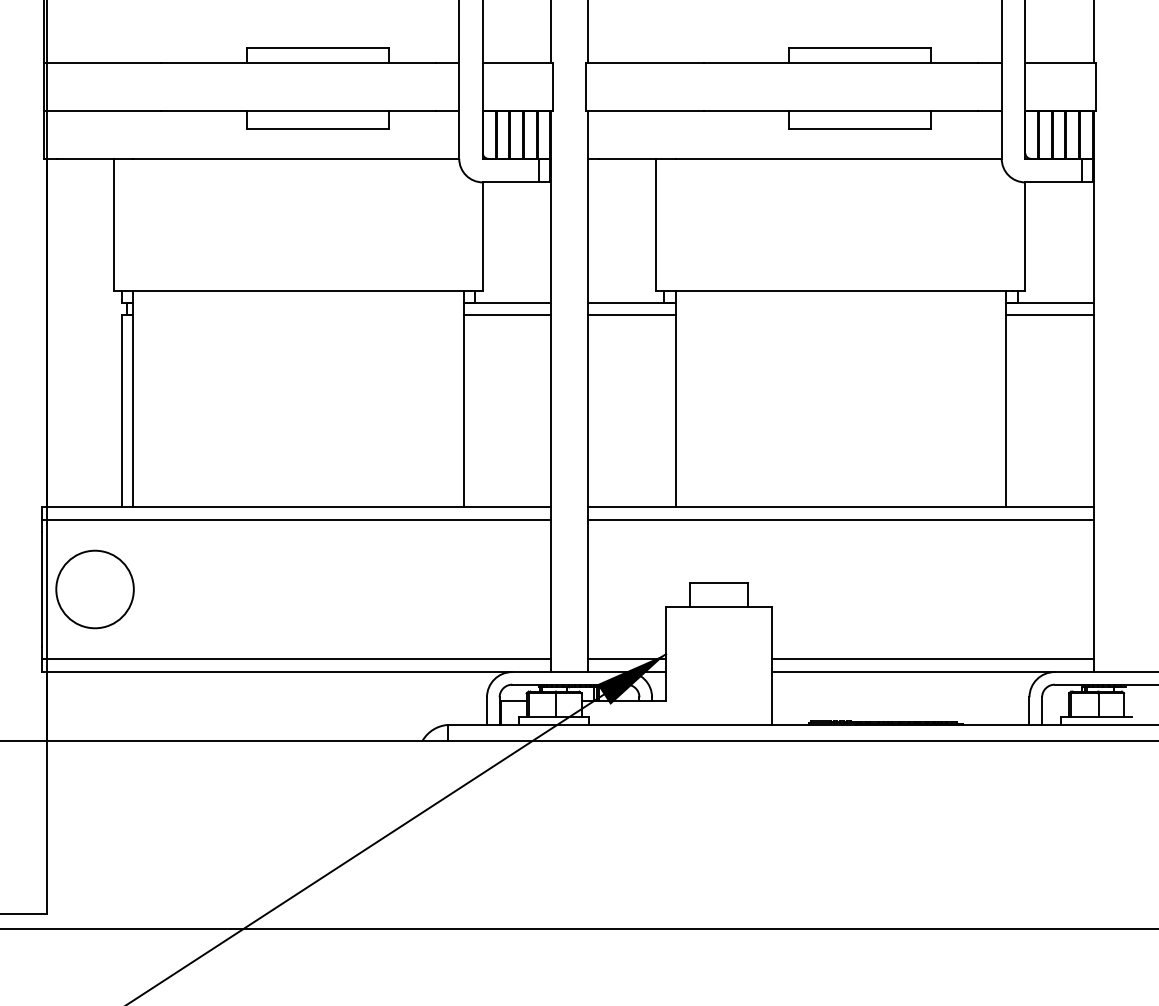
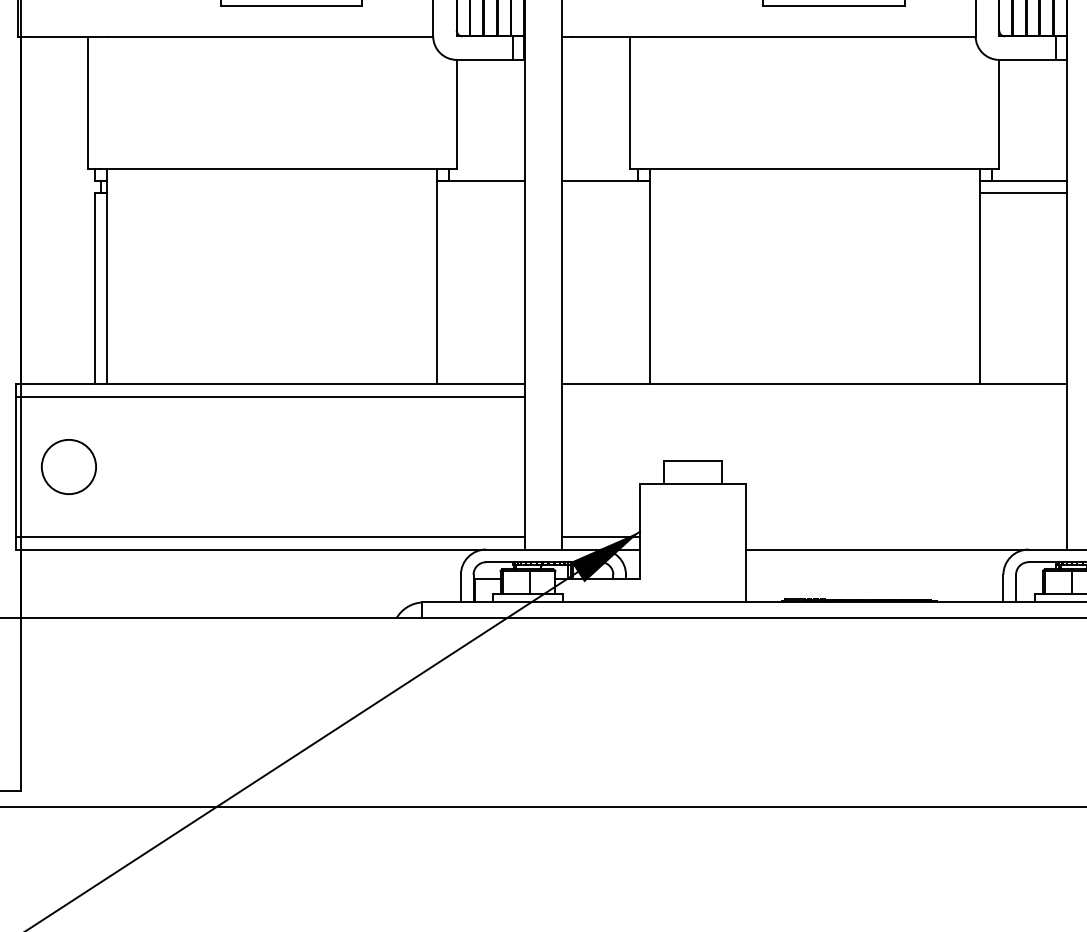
line: (507, 315) -> (481, 193), removed
line: (631, 315) -> (605, 193), removed
line: (840, 519) -> (814, 397), removed
circle: (94, 589) -> (68, 467), size x0.7
line: (932, 659) -> (906, 537), removed

